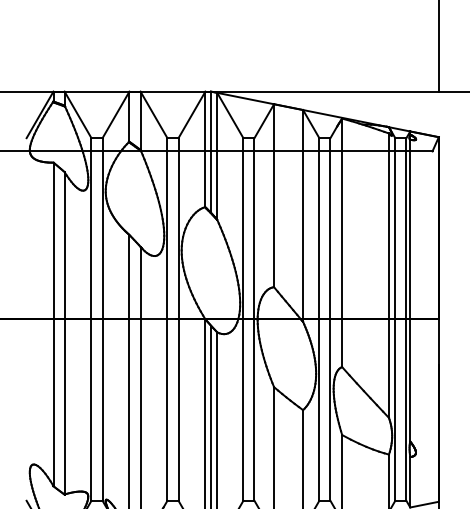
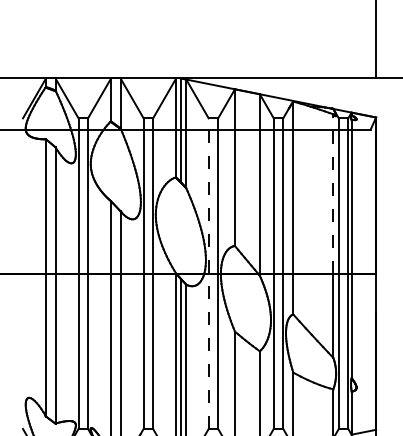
line: (388, 225) -> (332, 193), solid -> dashed
line: (243, 318) -> (208, 272), solid -> dashed

